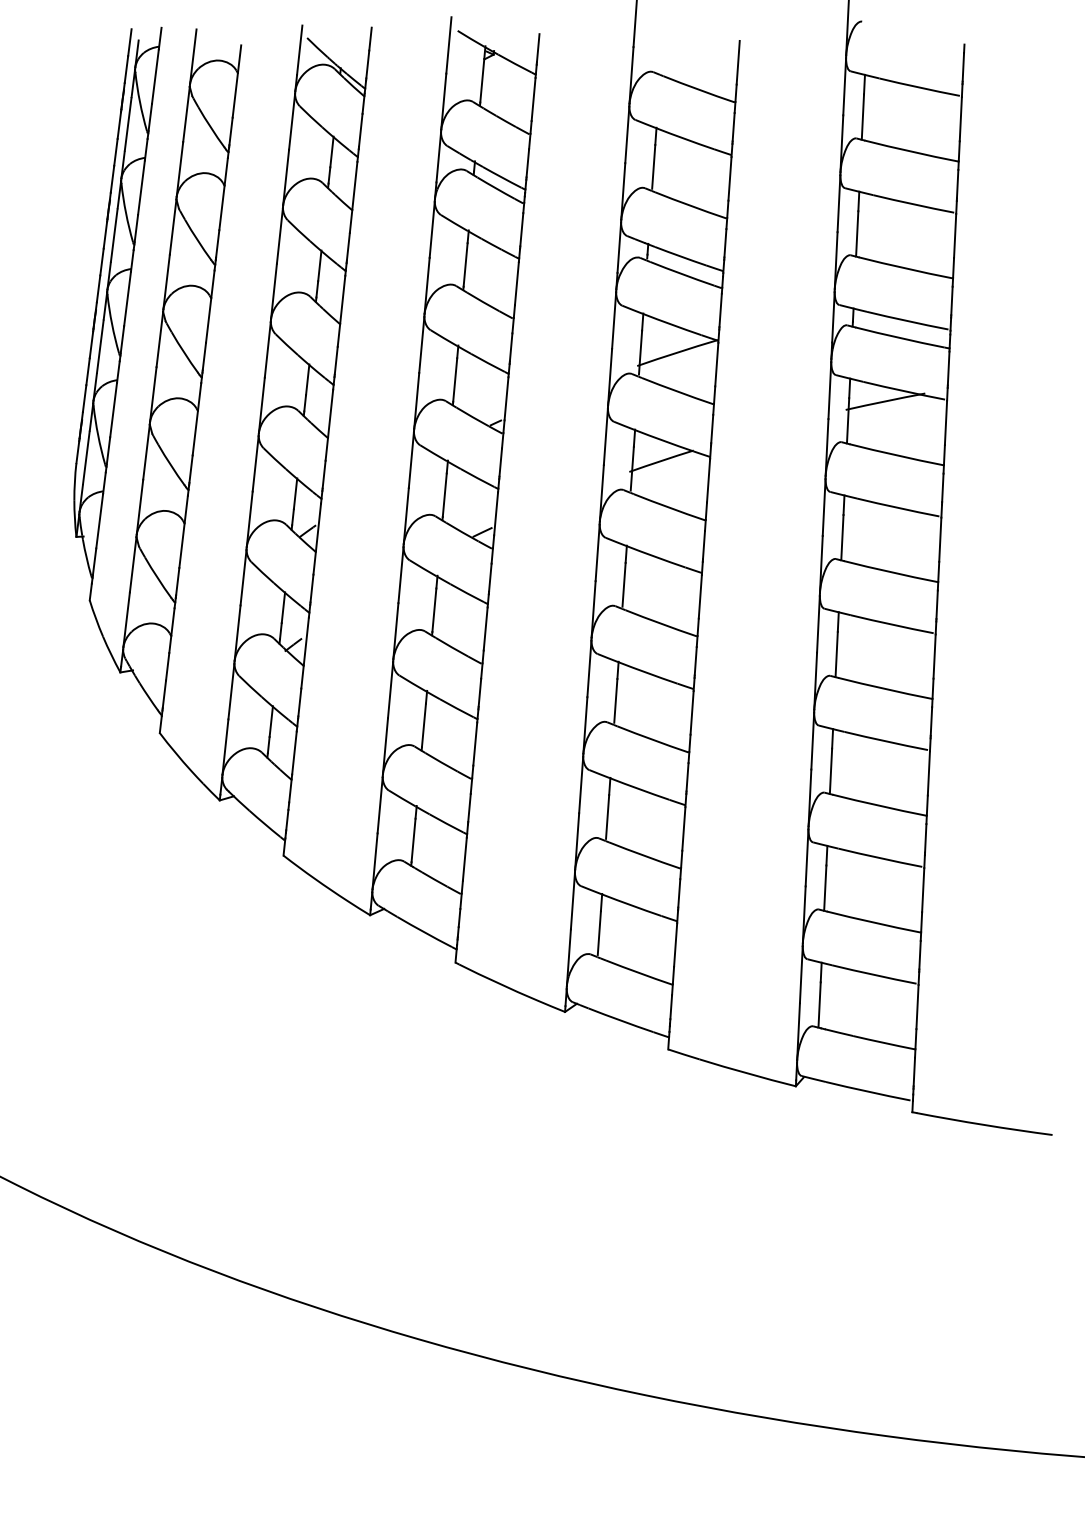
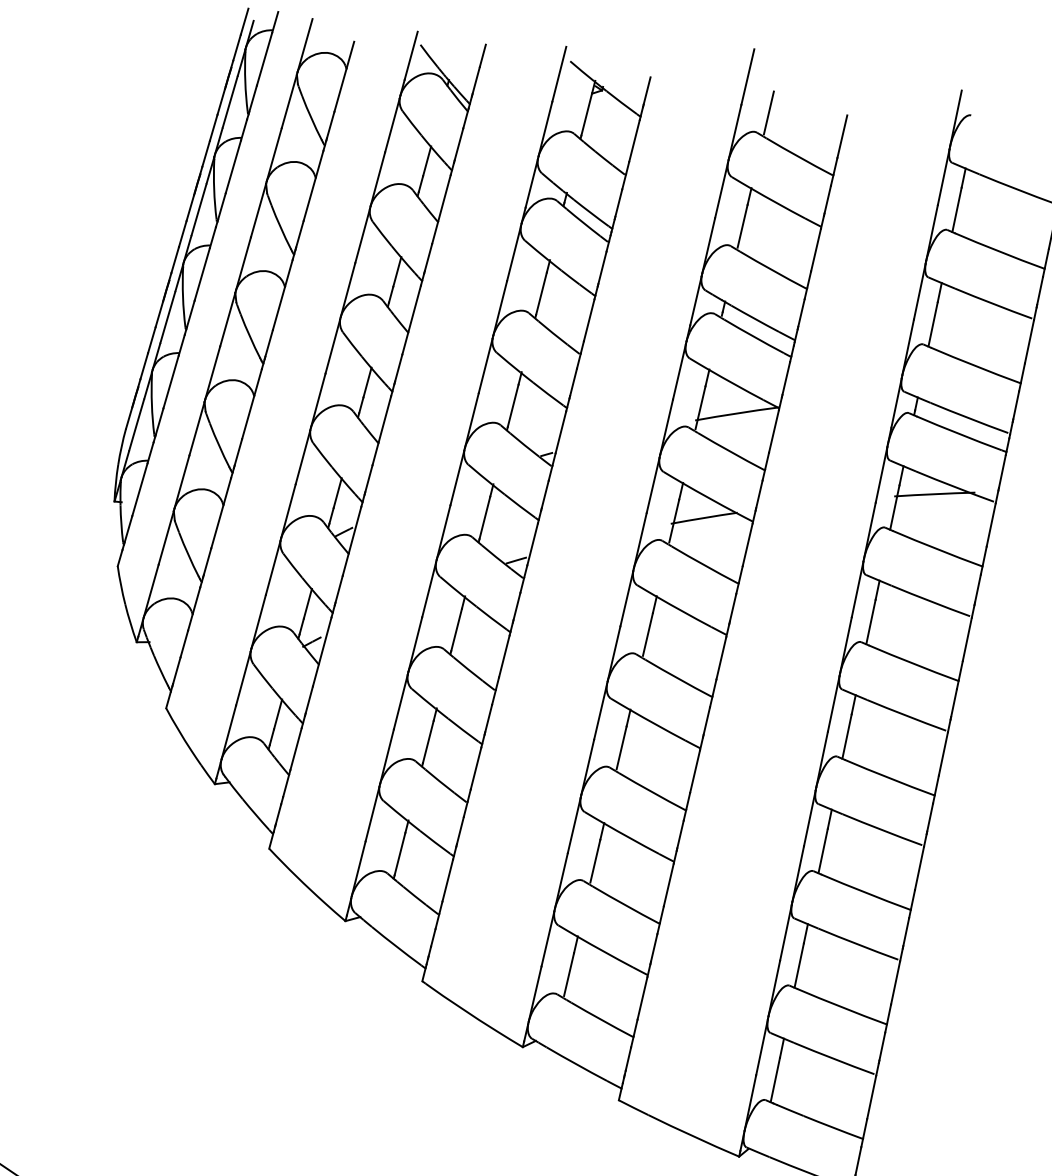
line: (661, 50) -> (768, 112), added

